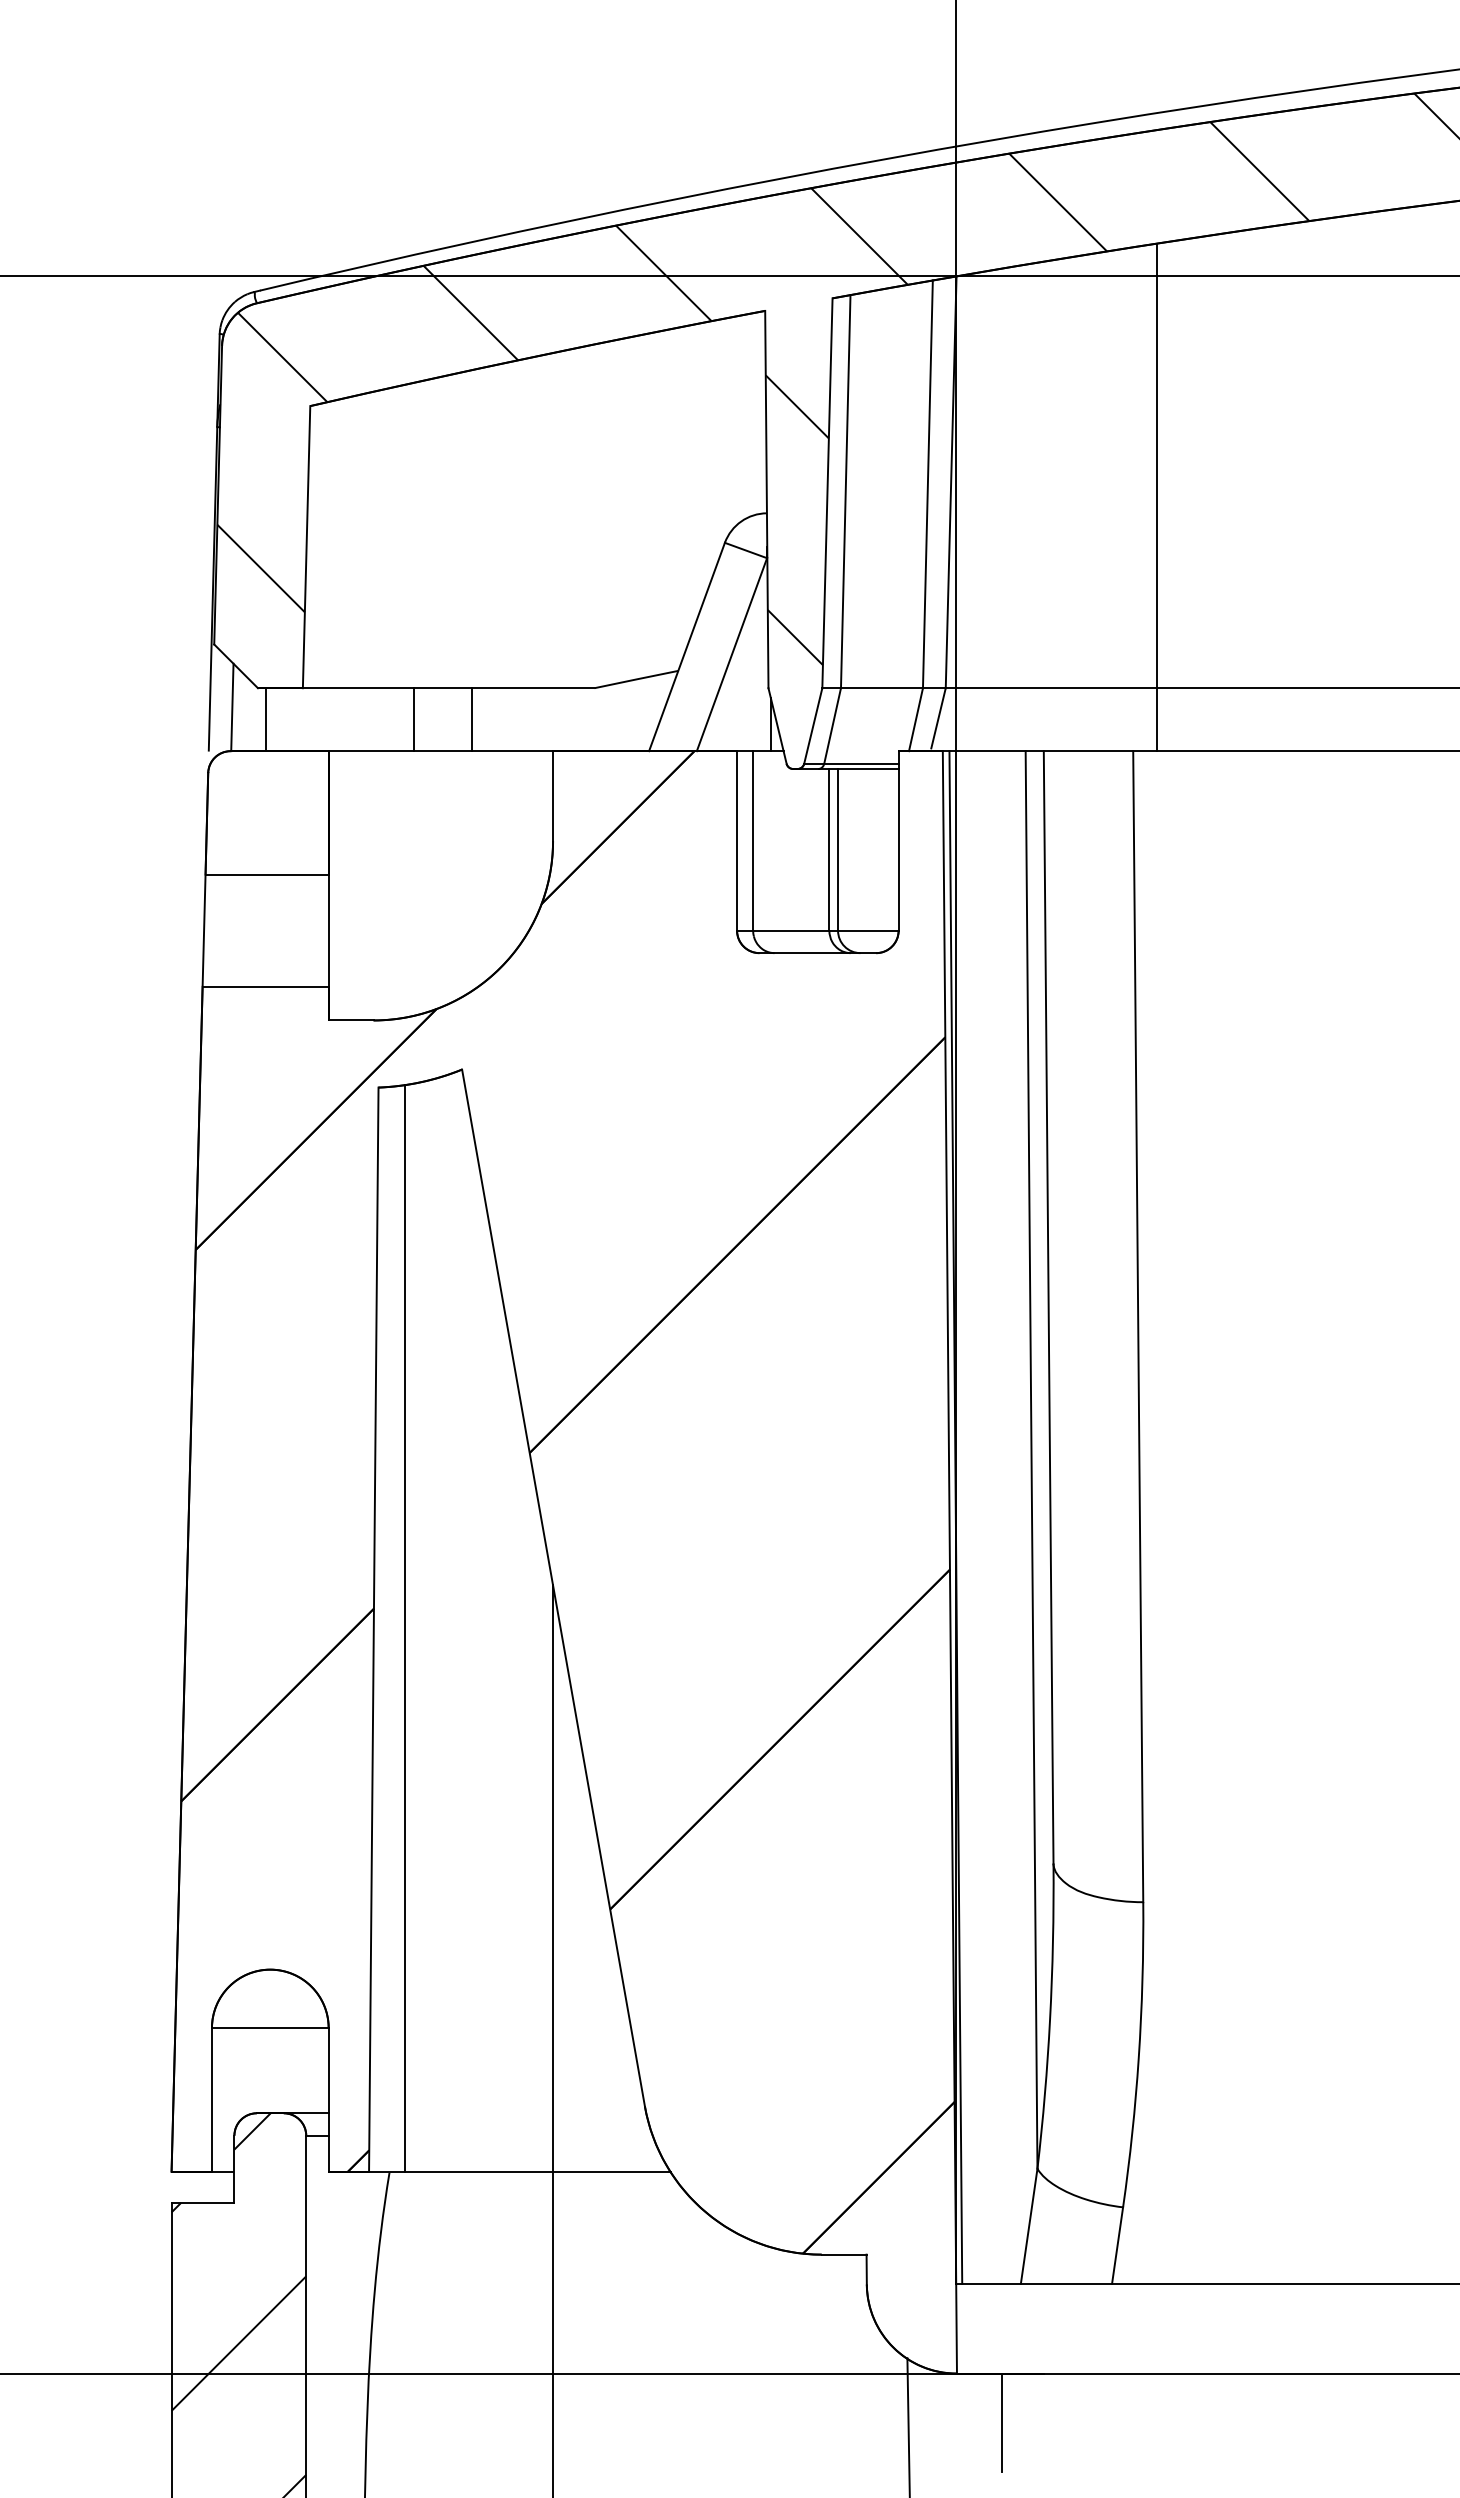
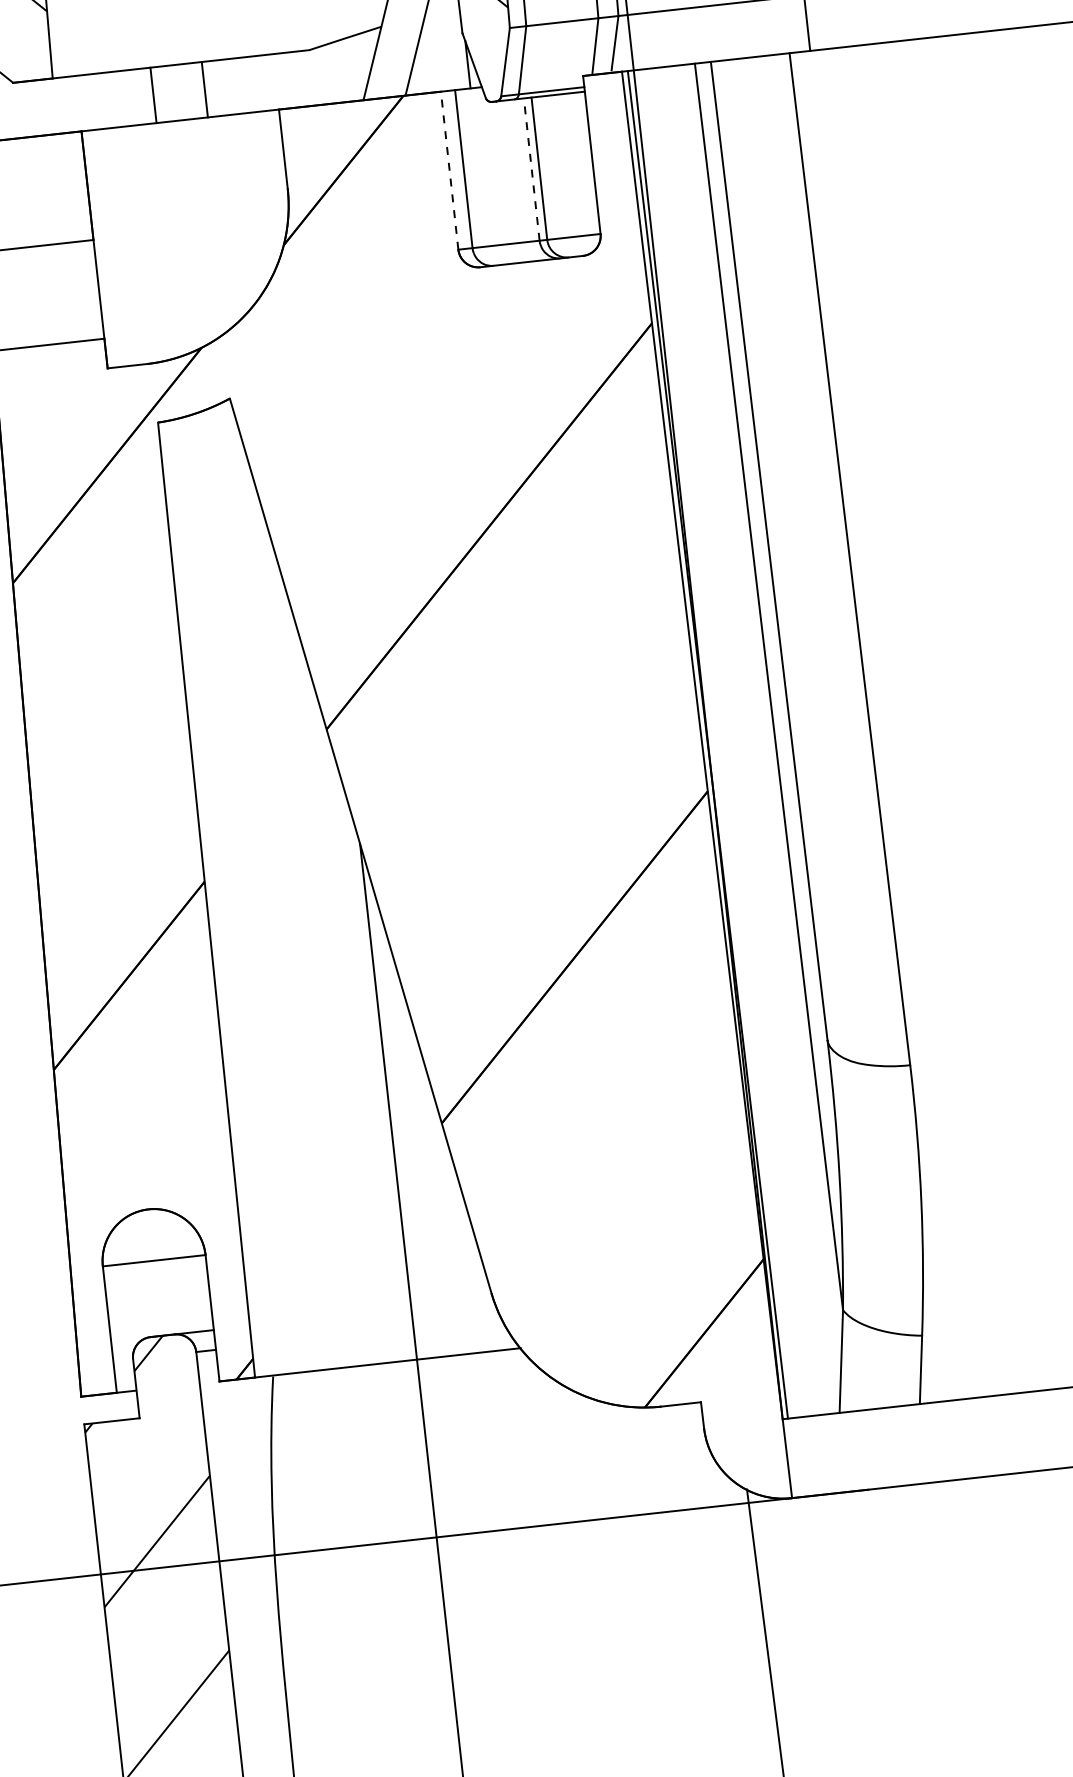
line: (265, 719) -> (22, 109), removed
line: (737, 840) -> (449, 170), solid -> dashed
line: (829, 849) -> (531, 169), solid -> dashed
line: (404, 1627) -> (233, 895), removed
line: (1001, 2422) -> (836, 1536), removed

